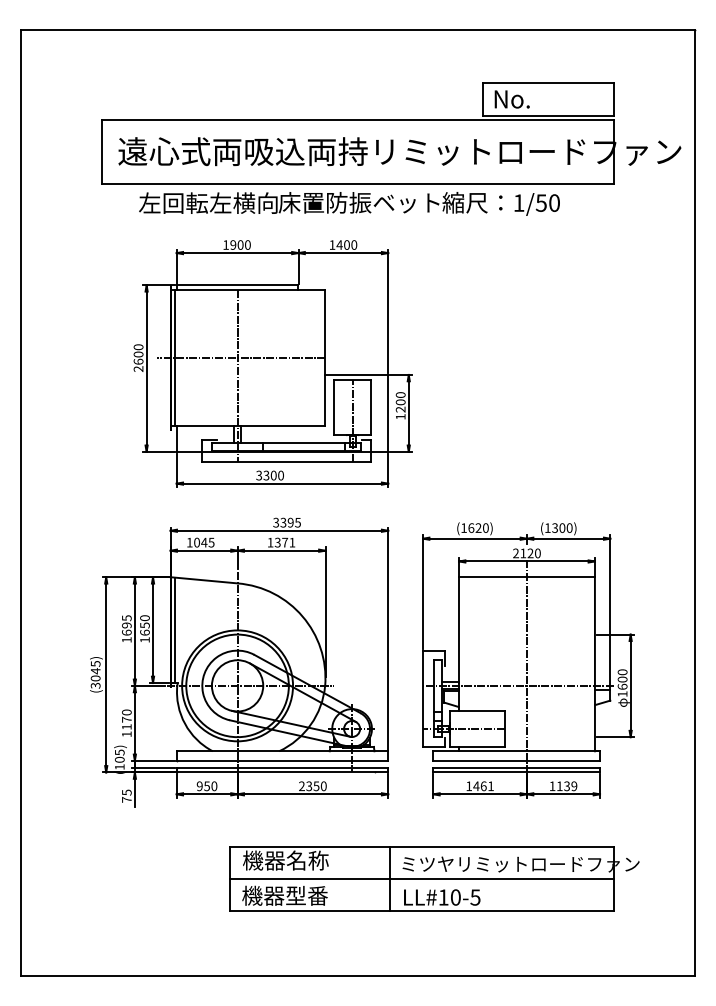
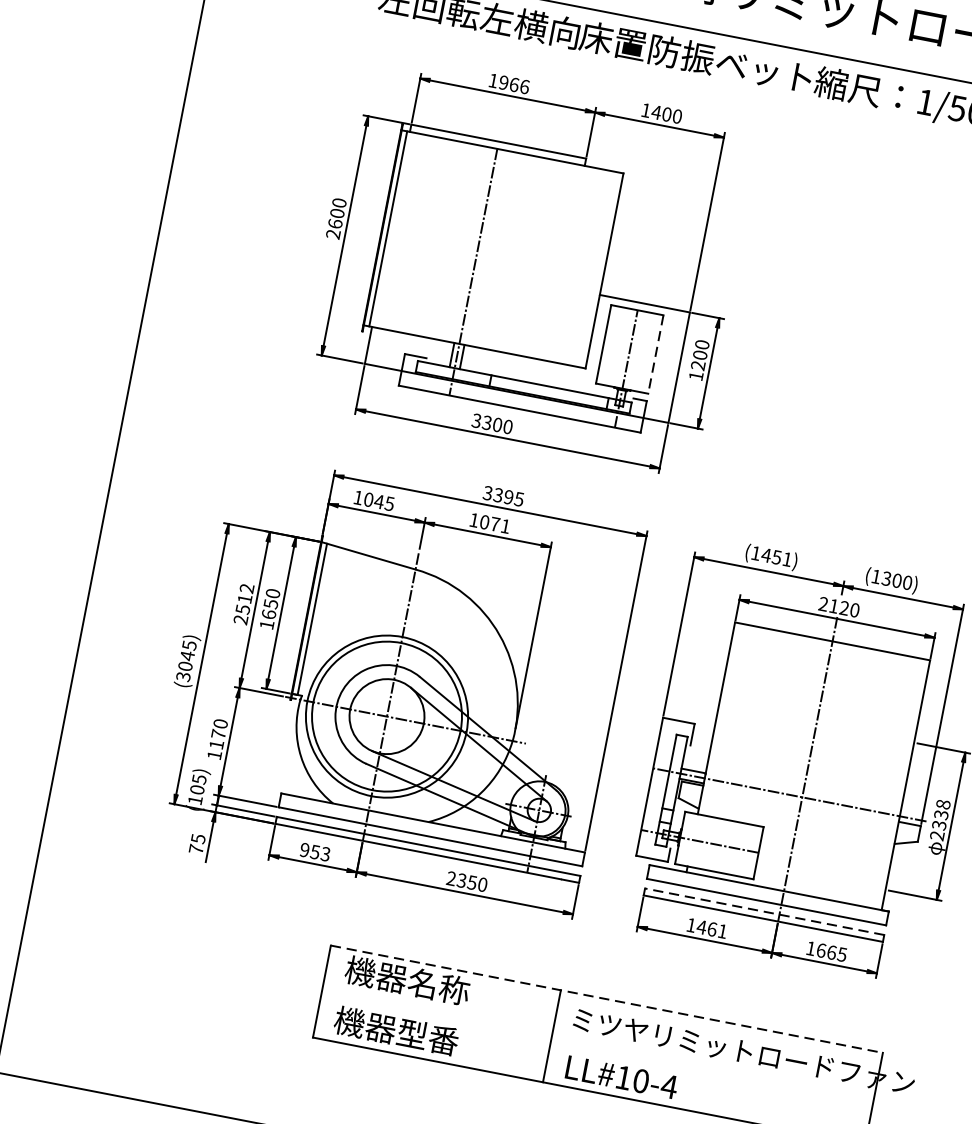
text: (243, 244) -> (518, 84), 1900 -> 1966
line: (240, 358) -> (482, 247), removed
line: (370, 408) -> (655, 355), solid -> dashed
text: (478, 527) -> (776, 556), (1620) -> (1451)
text: (277, 542) -> (484, 521), 1371 -> 1071
text: (126, 628) -> (243, 603), 1695 -> 2512
text: (622, 683) -> (940, 820), 1600 -> 2338
line: (516, 767) -> (764, 911), solid -> dashed
text: (214, 786) -> (325, 854), 950 -> 953
text: (567, 786) -> (832, 953), 1139 -> 1665
line: (422, 846) -> (607, 998), solid -> dashed
line: (421, 879) -> (596, 1045), removed
text: (475, 897) -> (669, 1086), LL#10-5 -> LL#10-4

